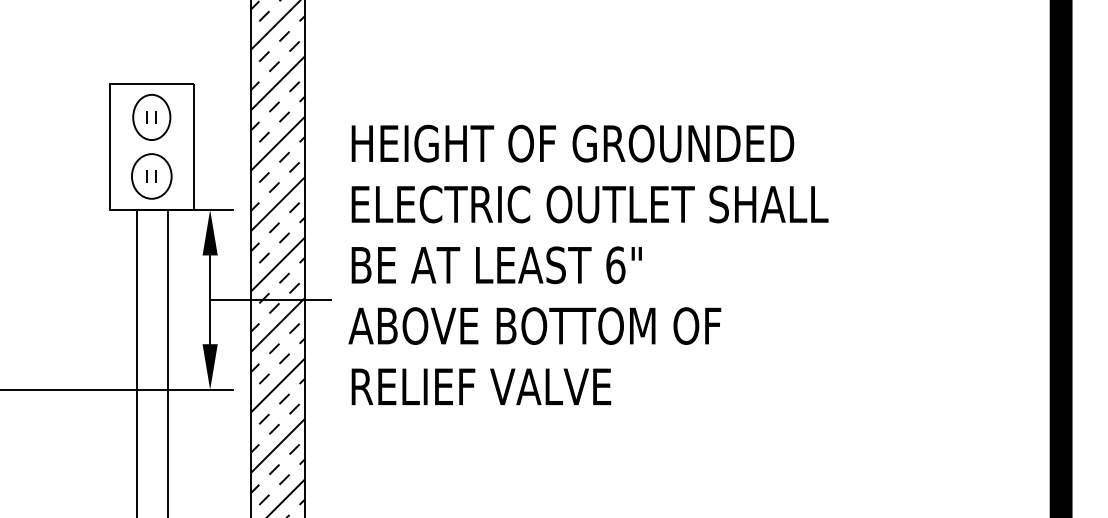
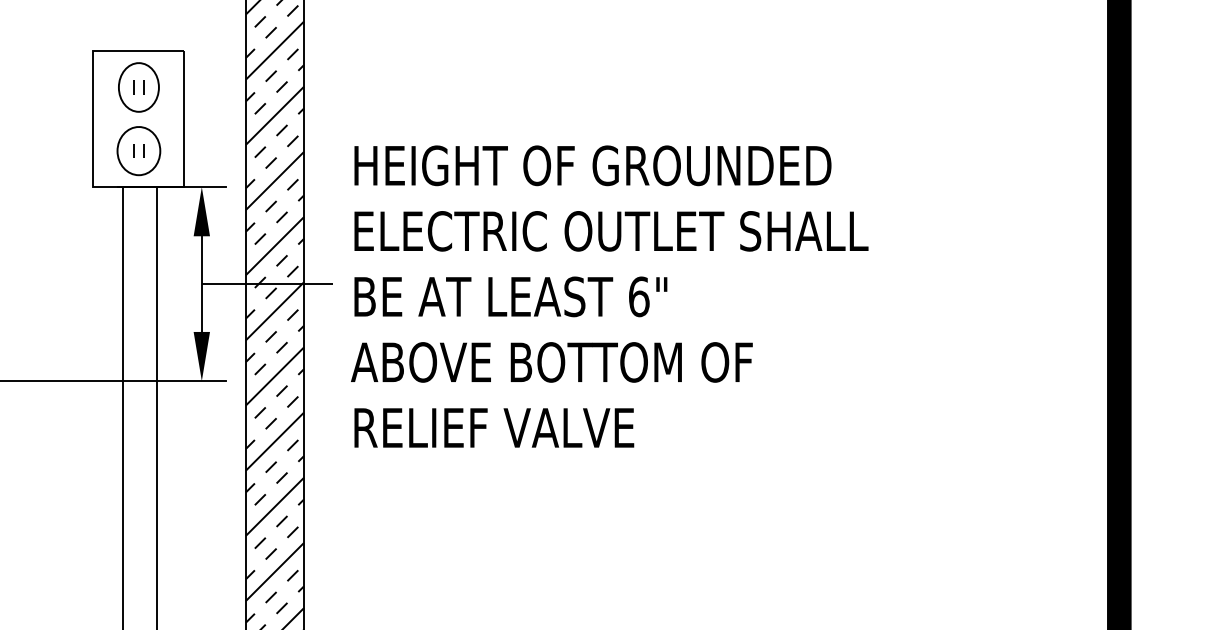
text: (588, 264) -> (609, 296), moved

